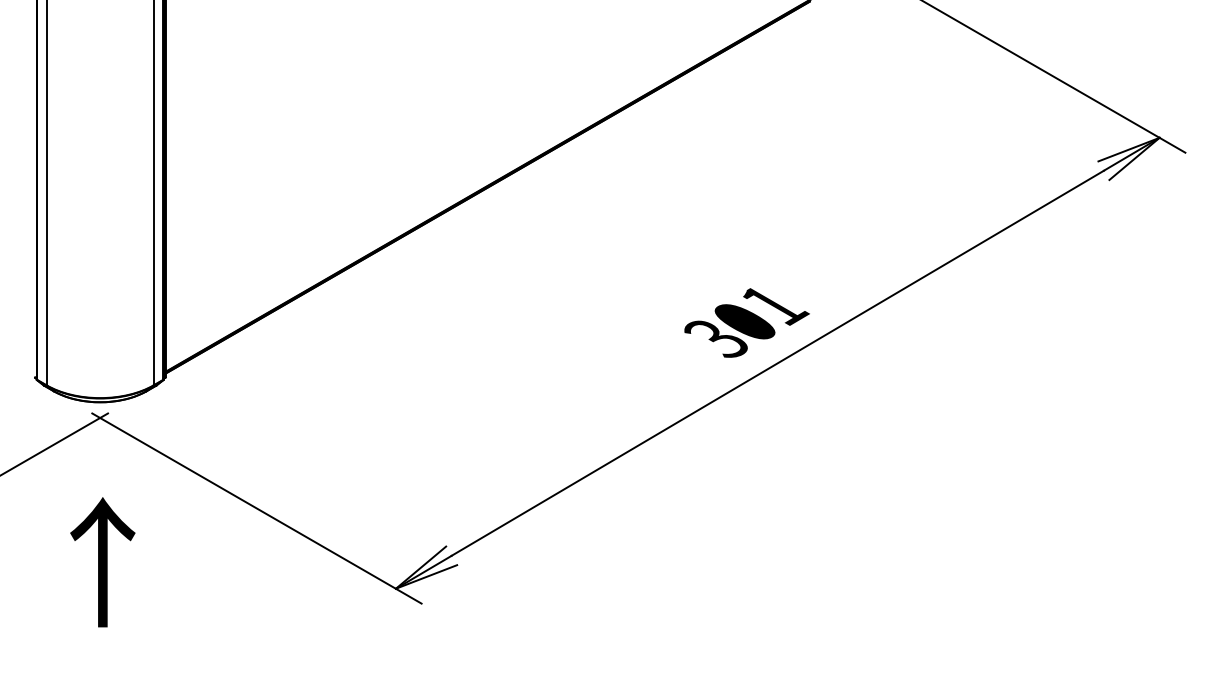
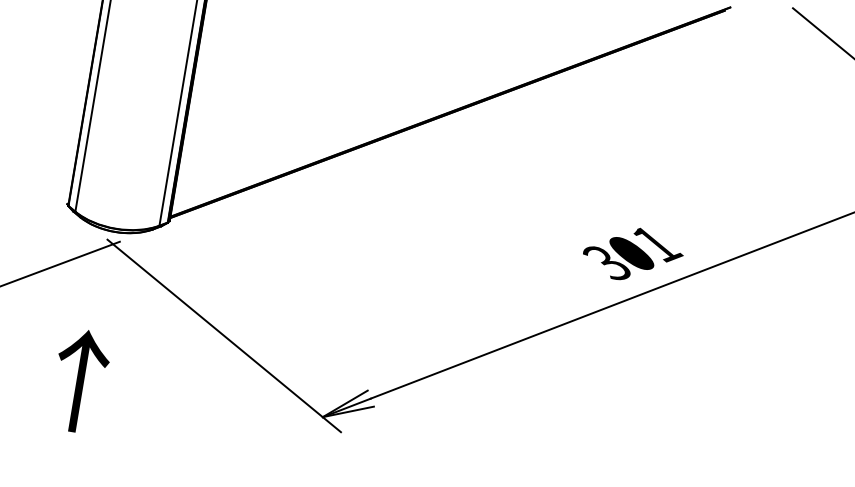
text: (102, 562) -> (79, 381), moved

